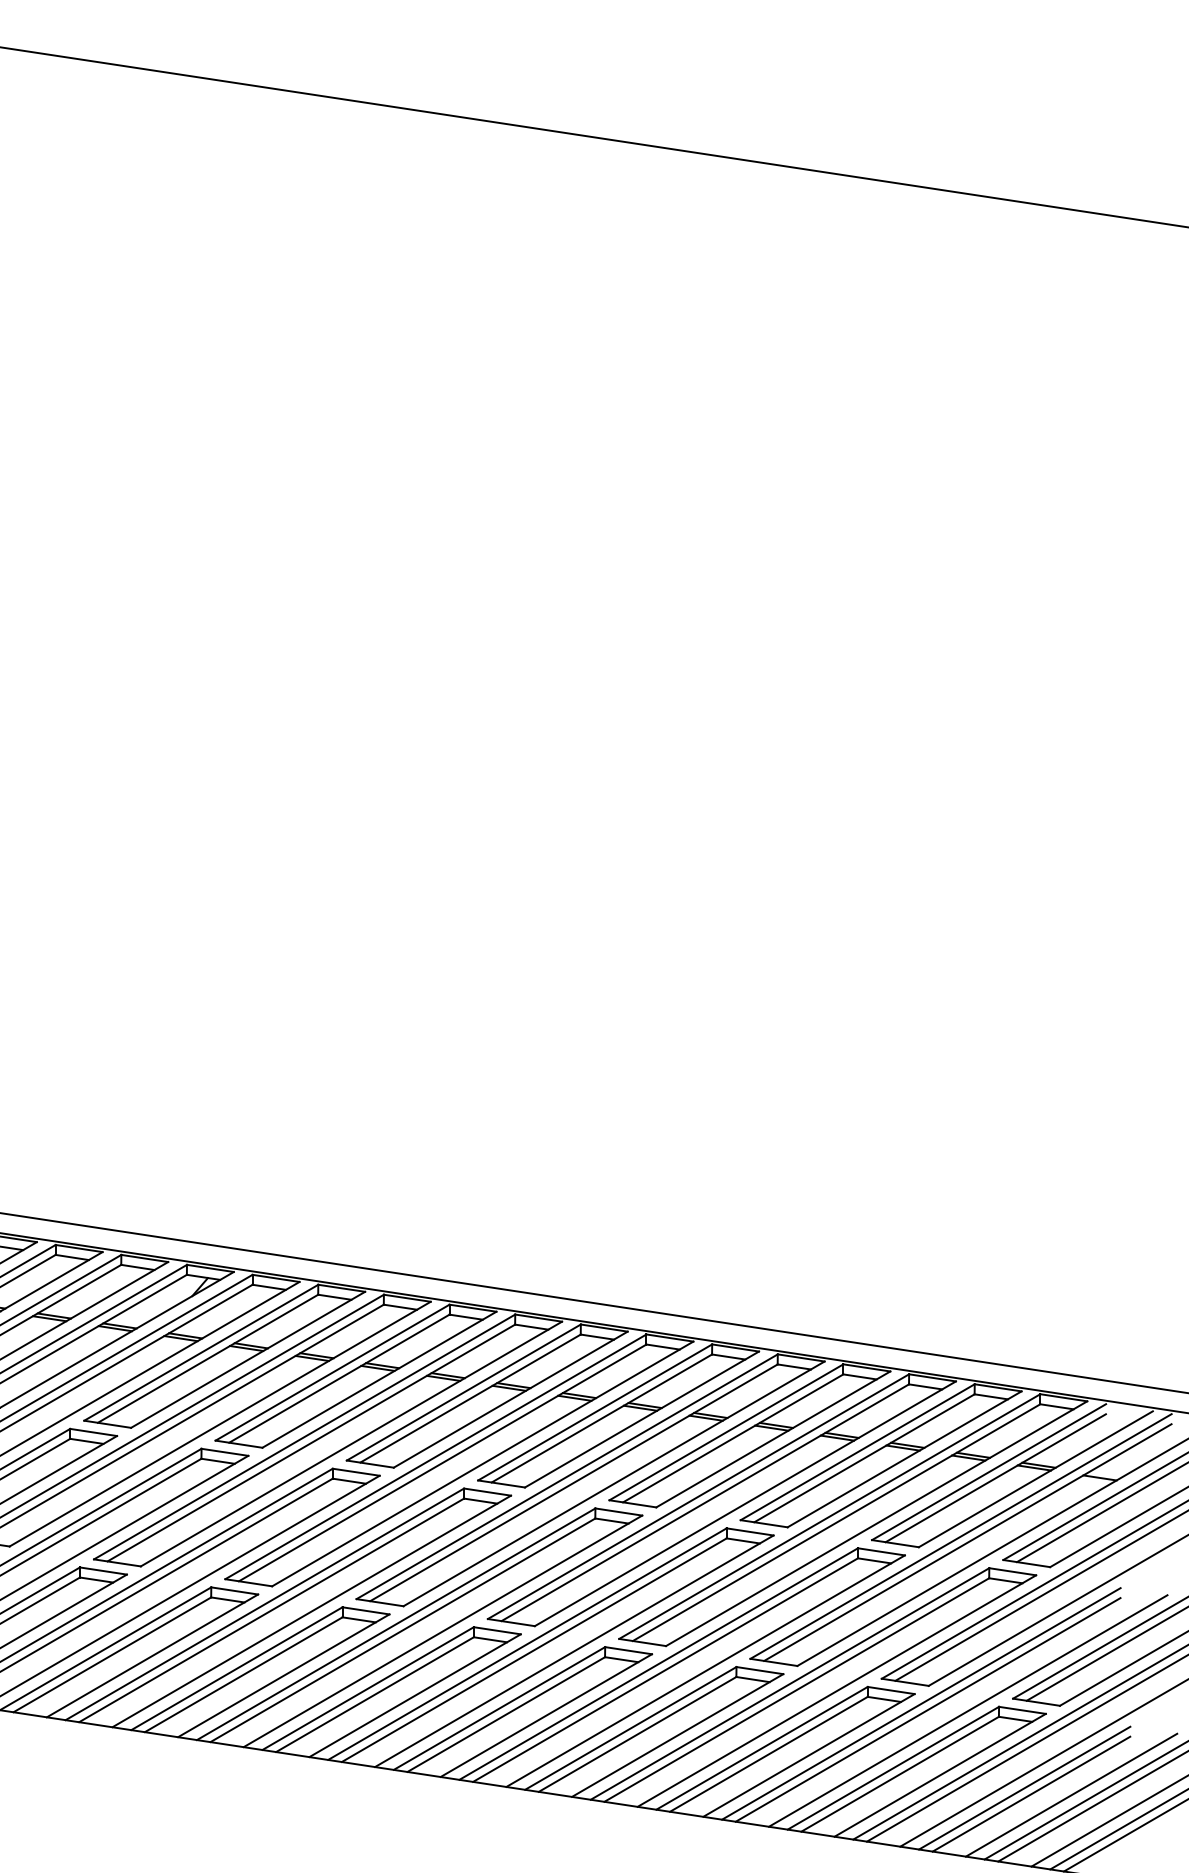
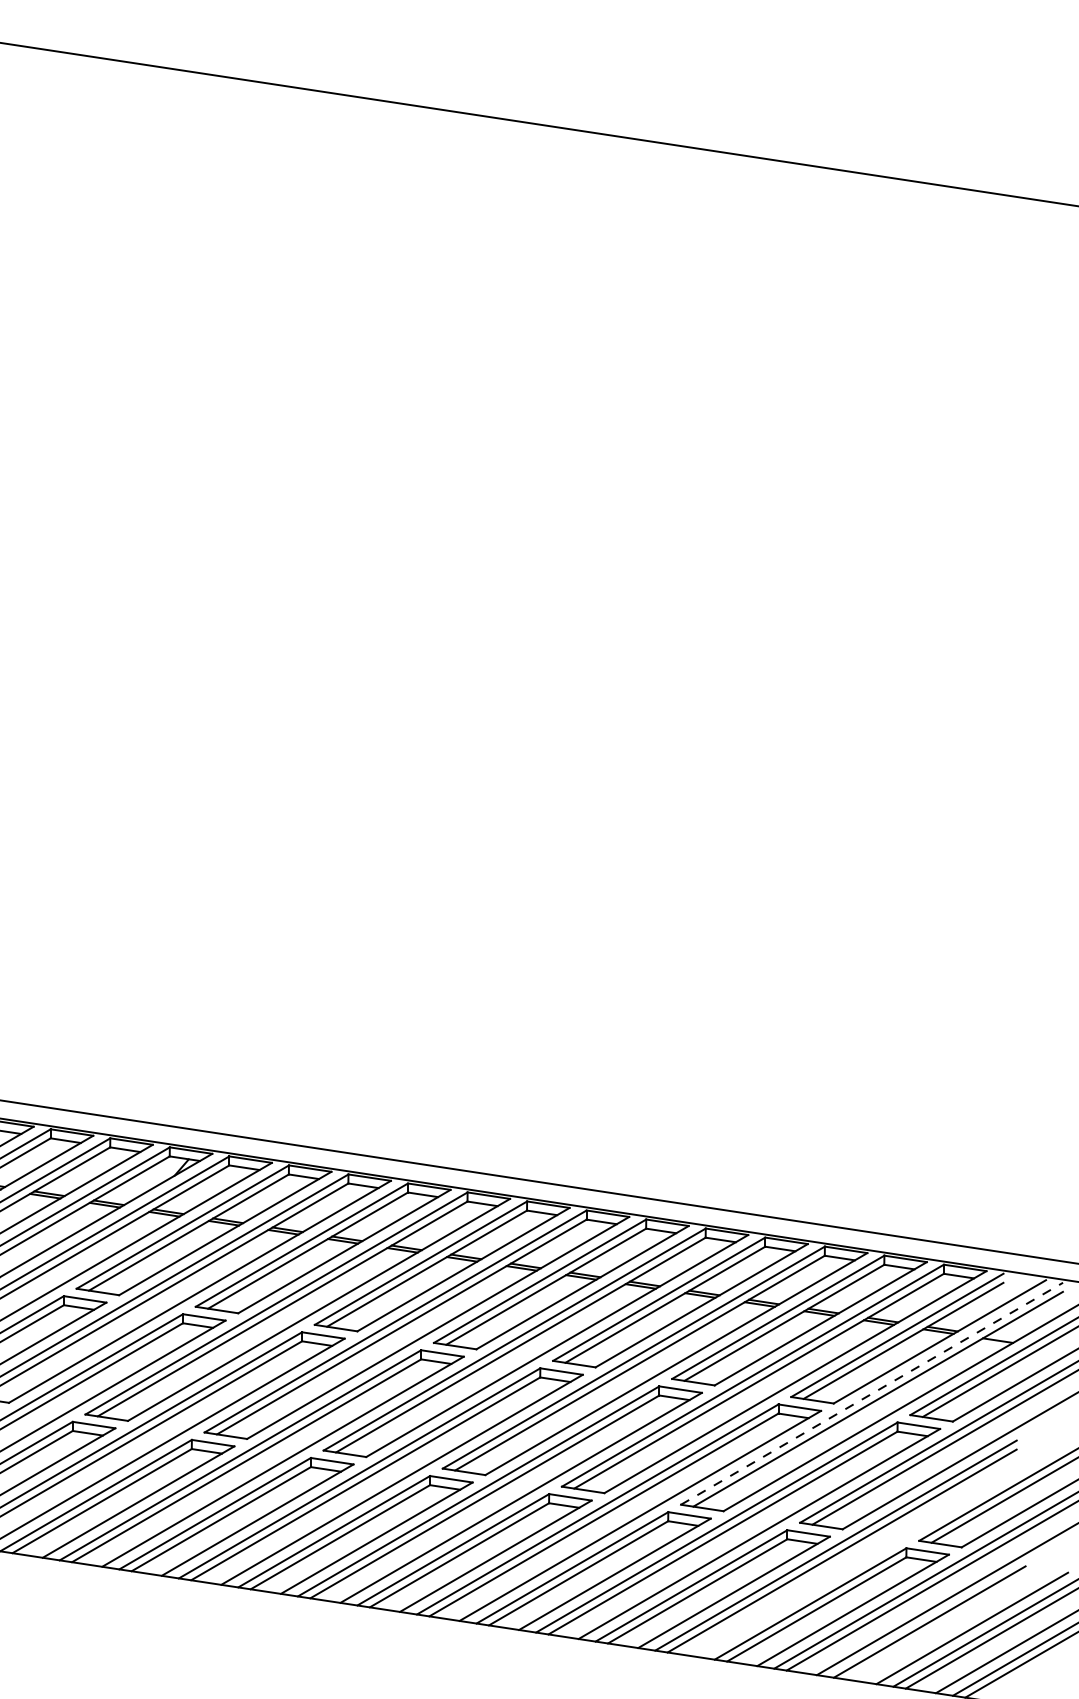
line: (961, 1536) -> (872, 1393), solid -> dashed
line: (968, 1711) -> (878, 1552), removed
line: (1031, 1794) -> (935, 1627), removed

